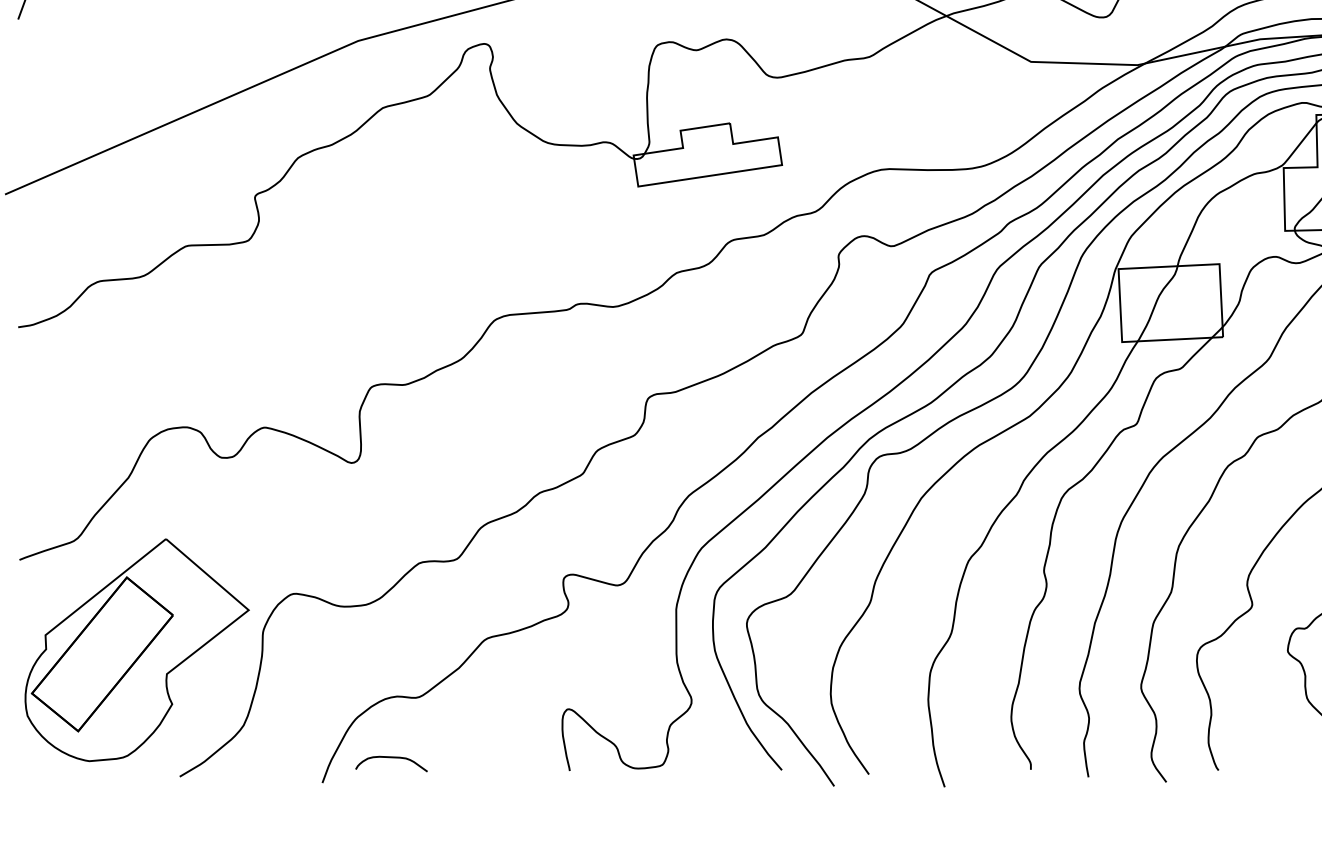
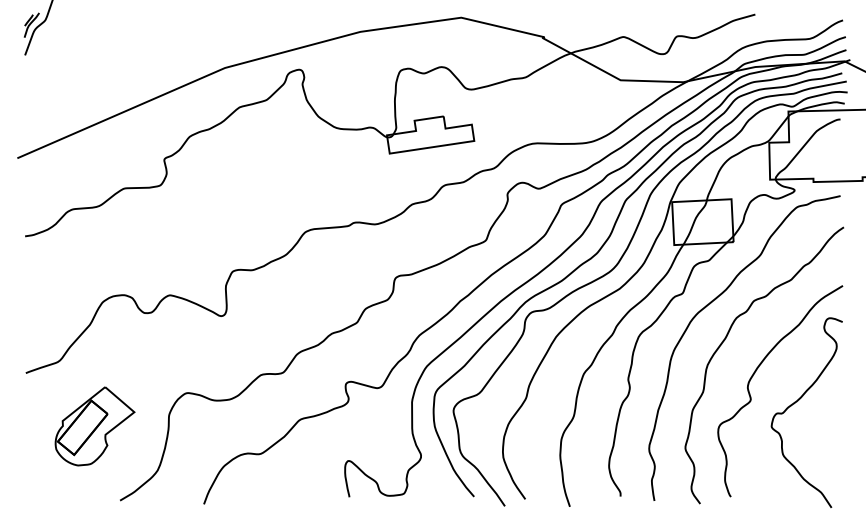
part: (136, 650) -> (94, 426), size x0.6
curve: (391, 759) -> (244, 490), removed

